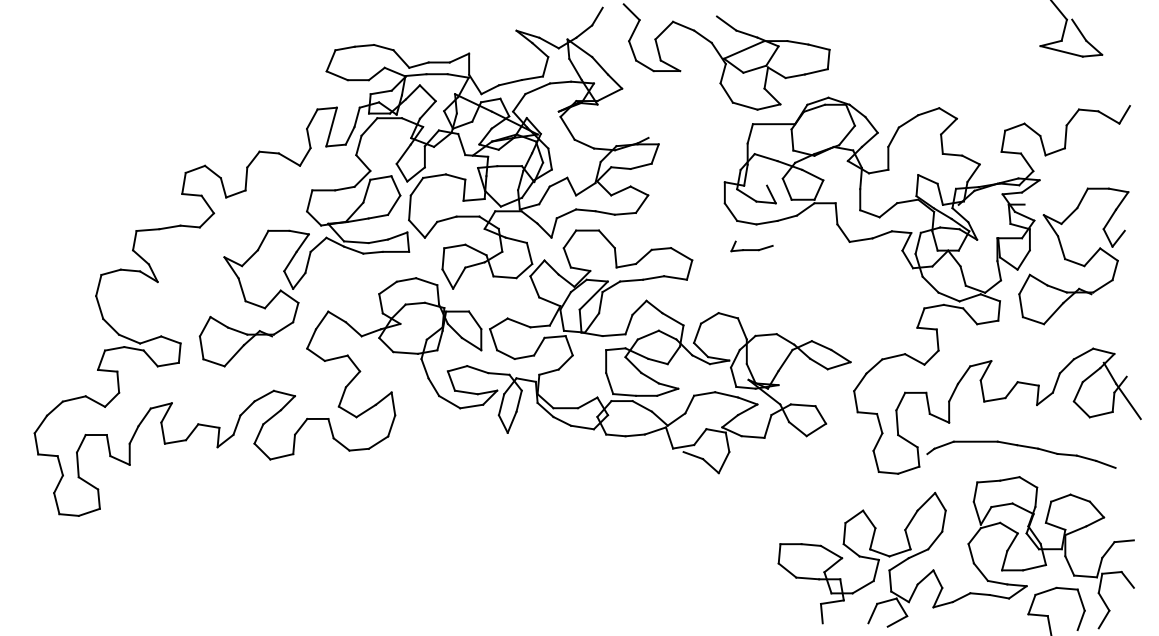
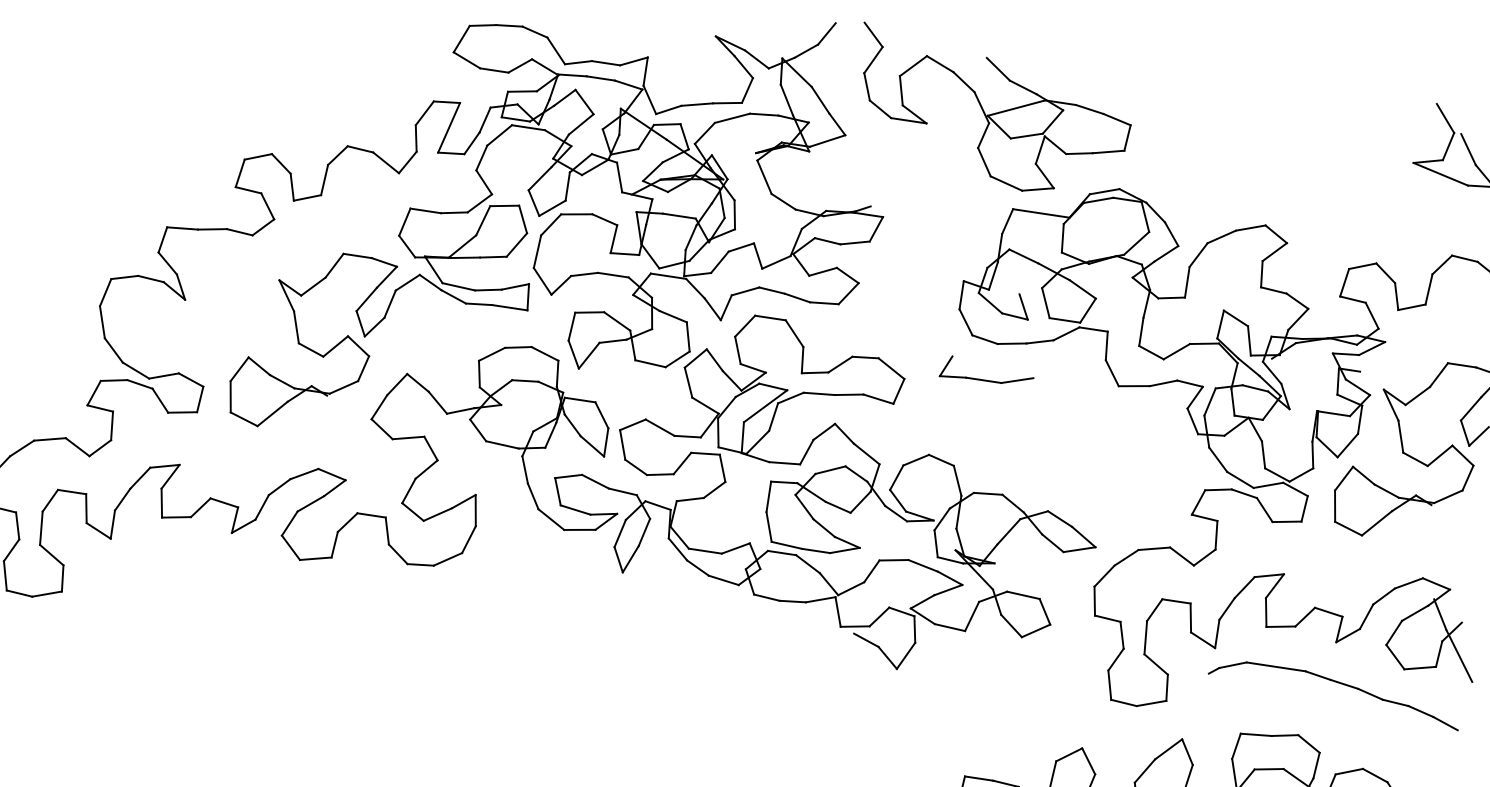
part: (751, 246) -> (986, 372), size x1.67
part: (1023, 447) -> (1338, 684), moved

